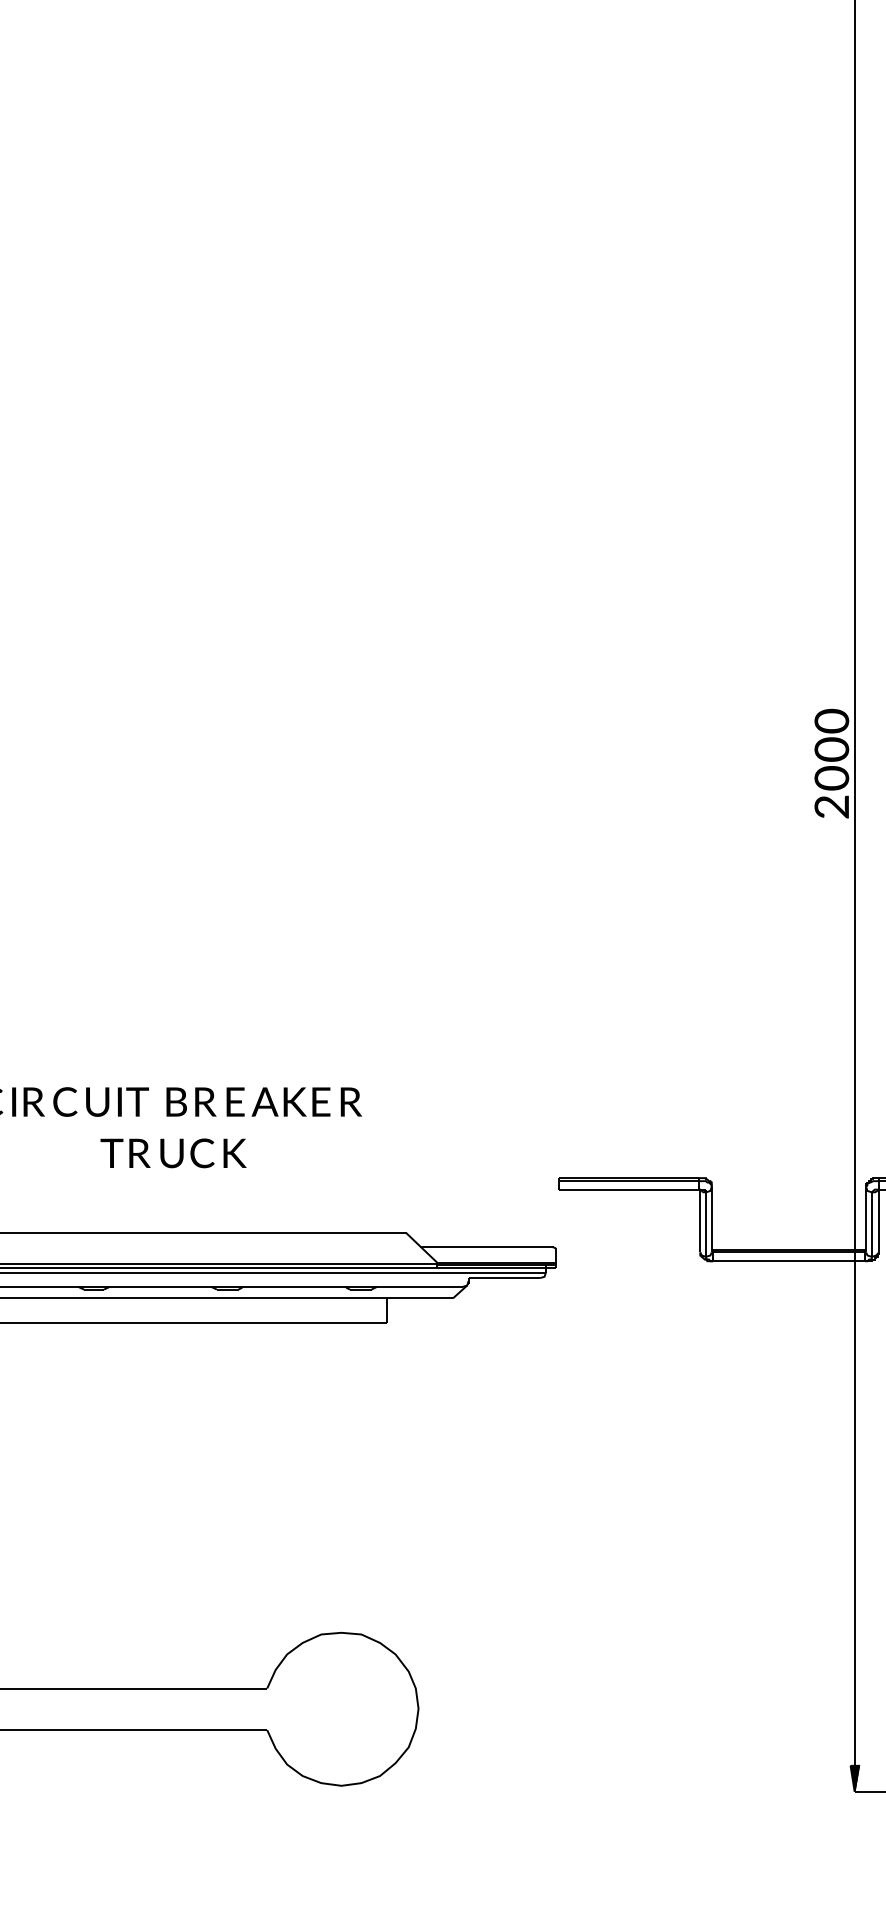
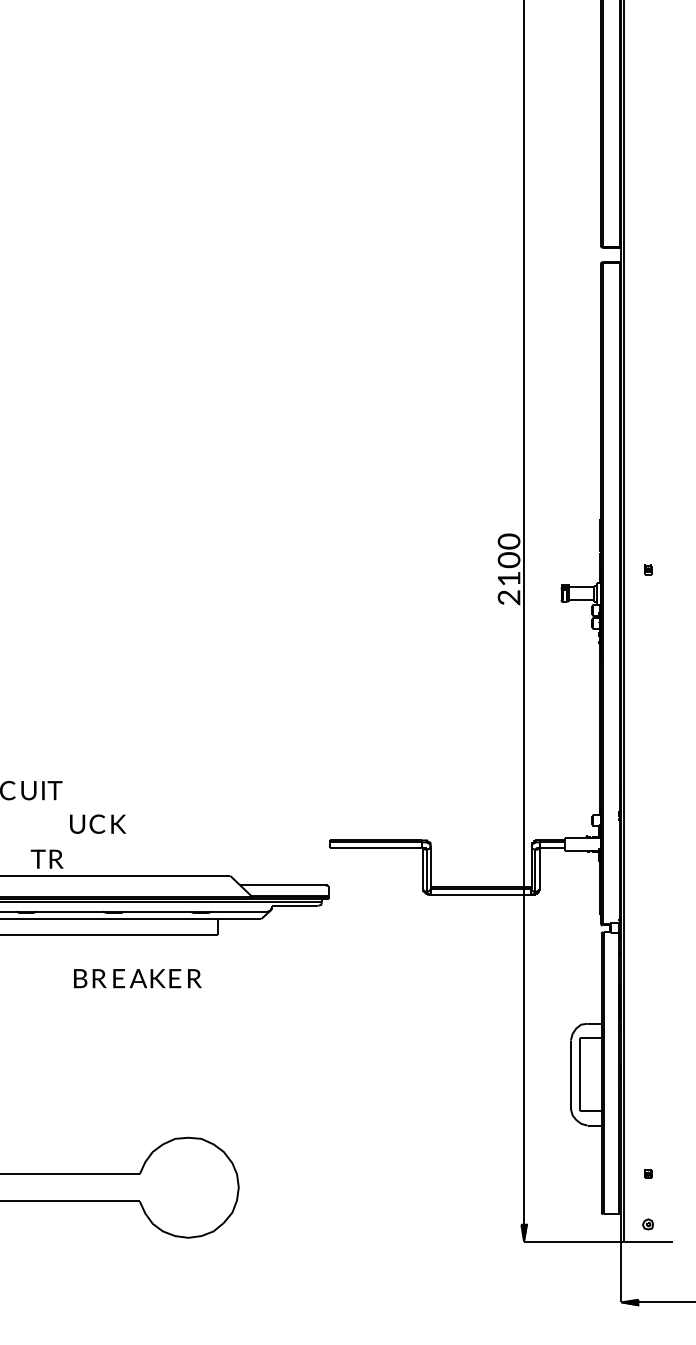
text: (830, 777) -> (508, 578), 0 -> 1
text: (263, 1101) -> (137, 978), moved
text: (124, 1152) -> (46, 858), moved

